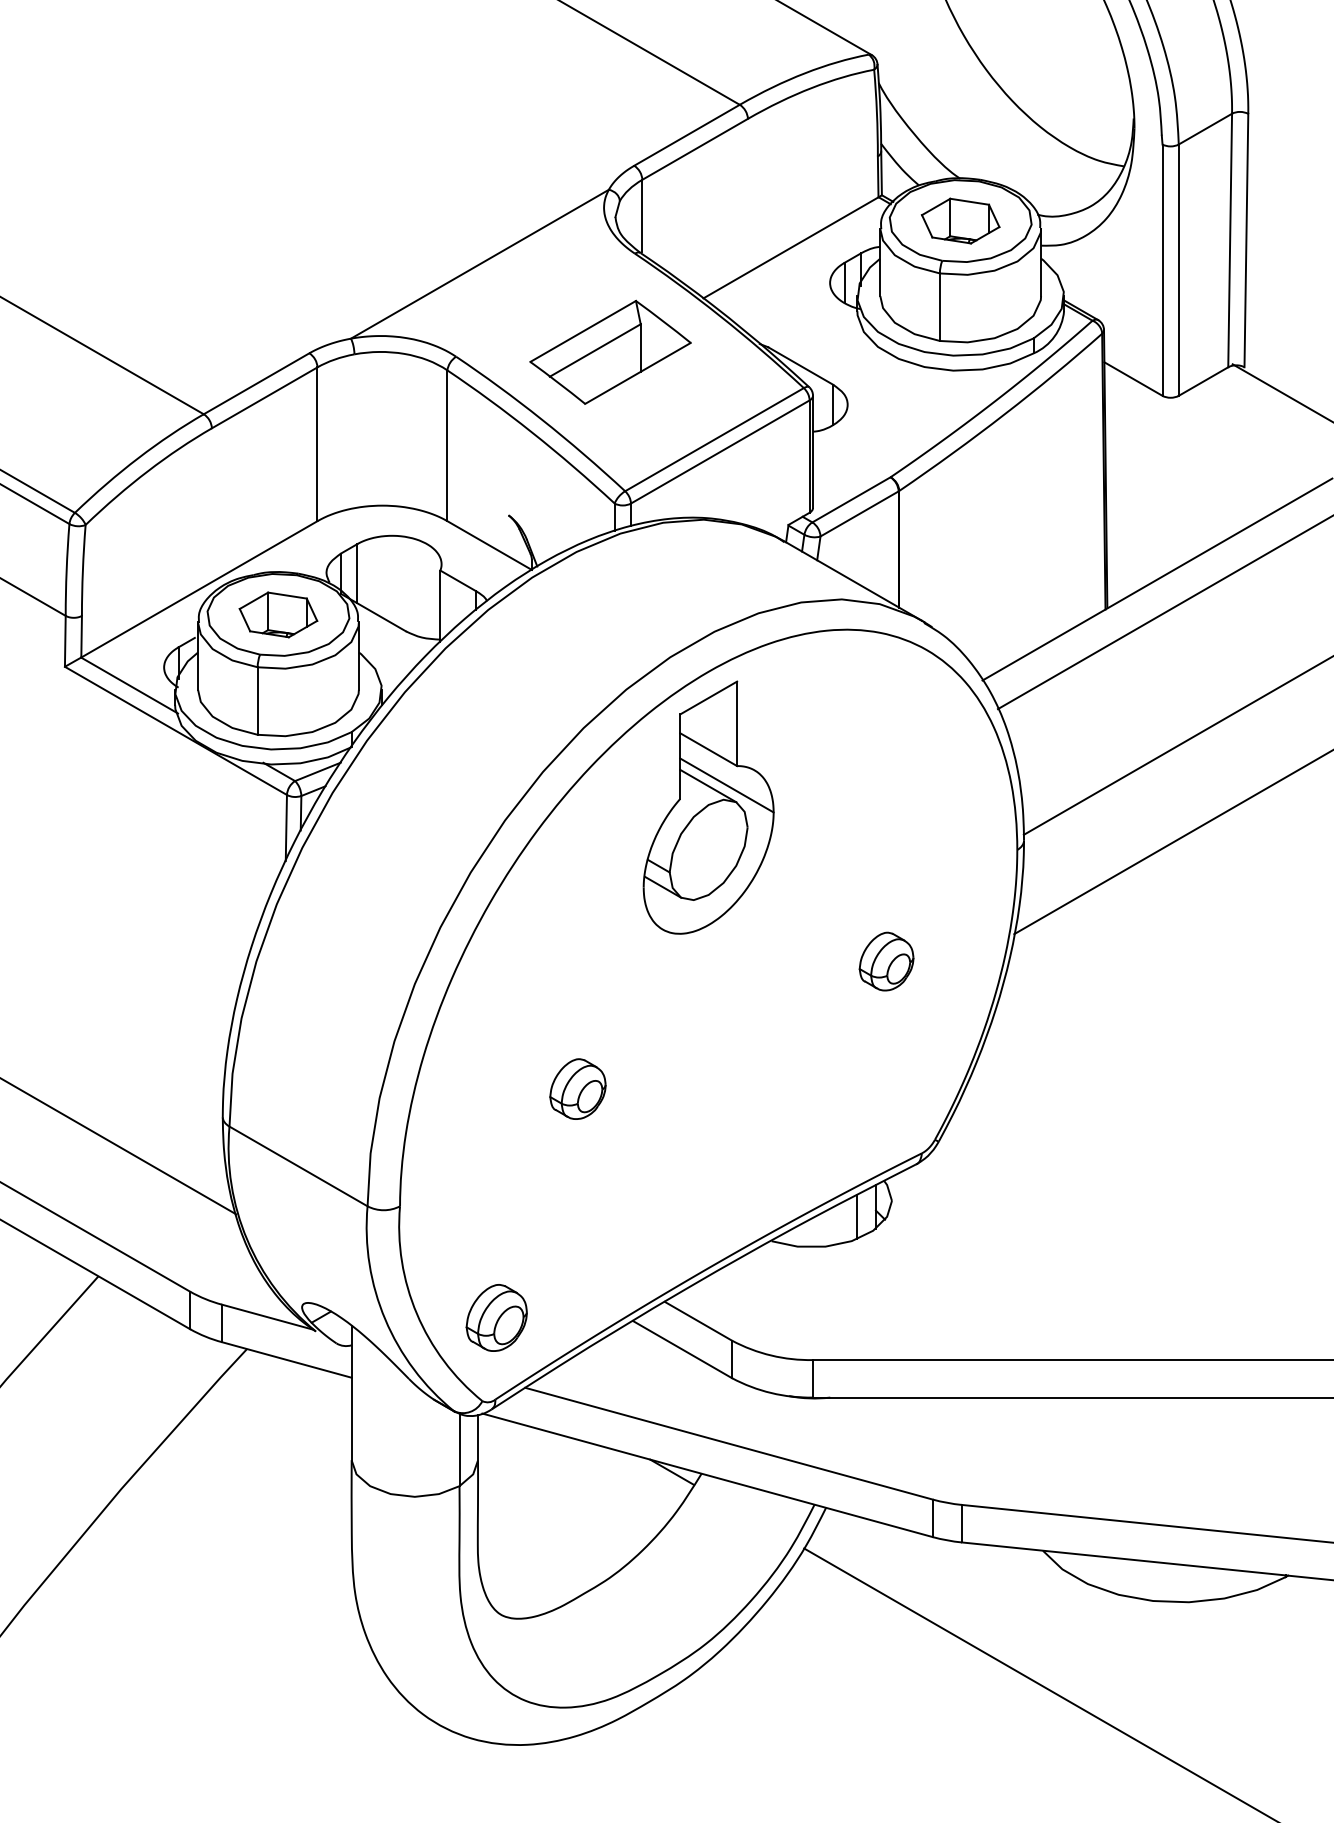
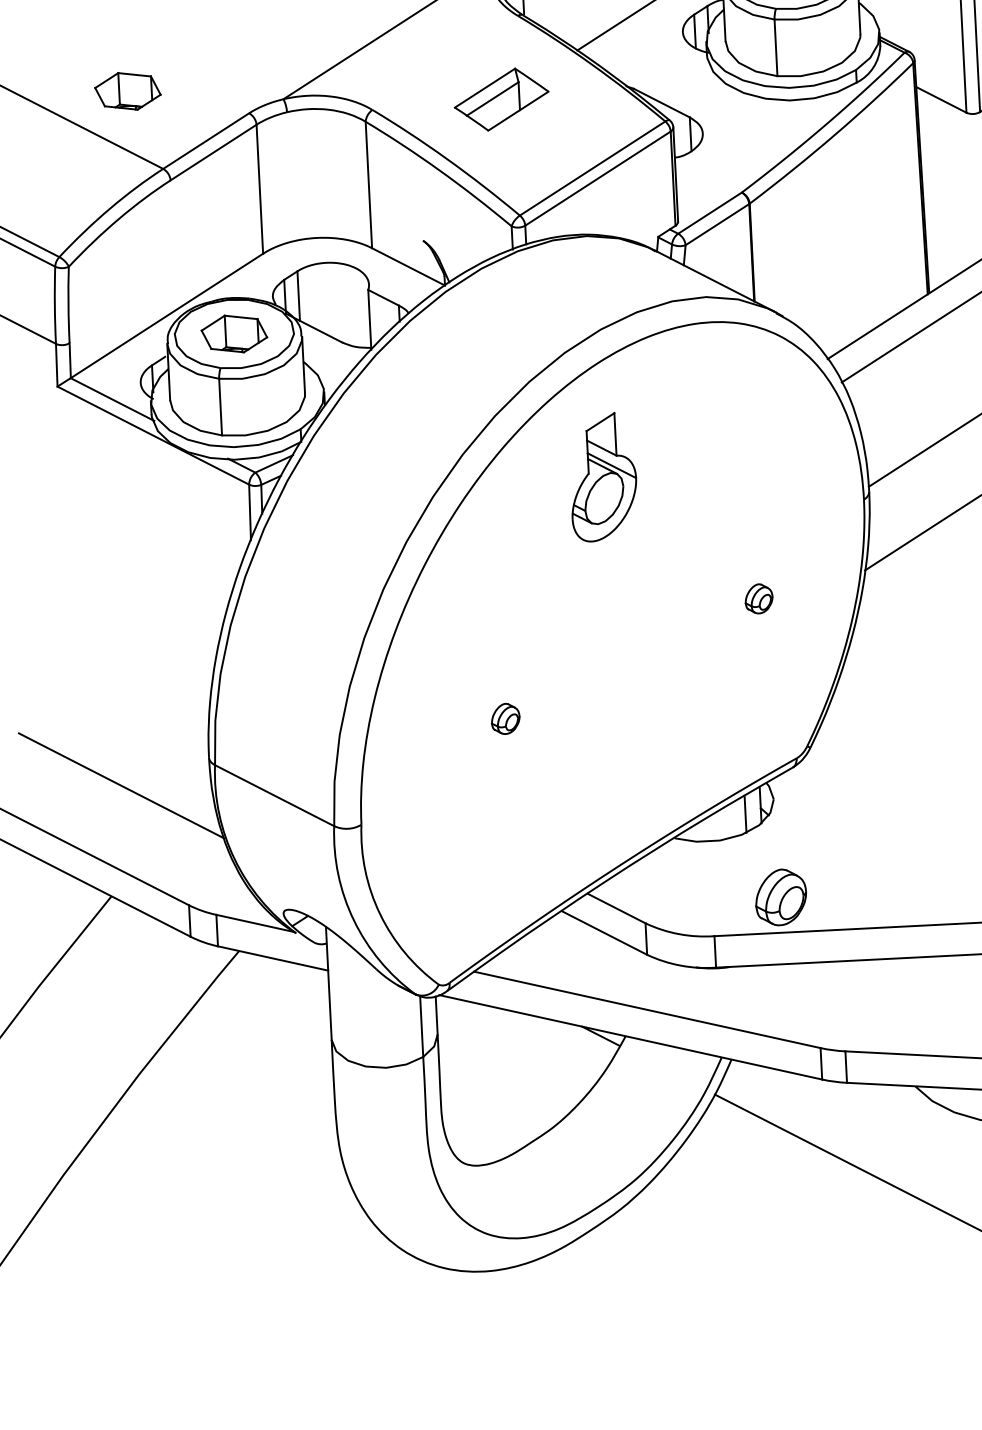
part: (166, 319) -> (127, 91), added
part: (610, 351) -> (501, 98), size x0.7
part: (708, 807) -> (603, 477), size x0.6
part: (886, 961) -> (759, 598), size x0.6
part: (577, 1088) -> (505, 718), size x0.6
part: (496, 1317) -> (780, 897), moved

